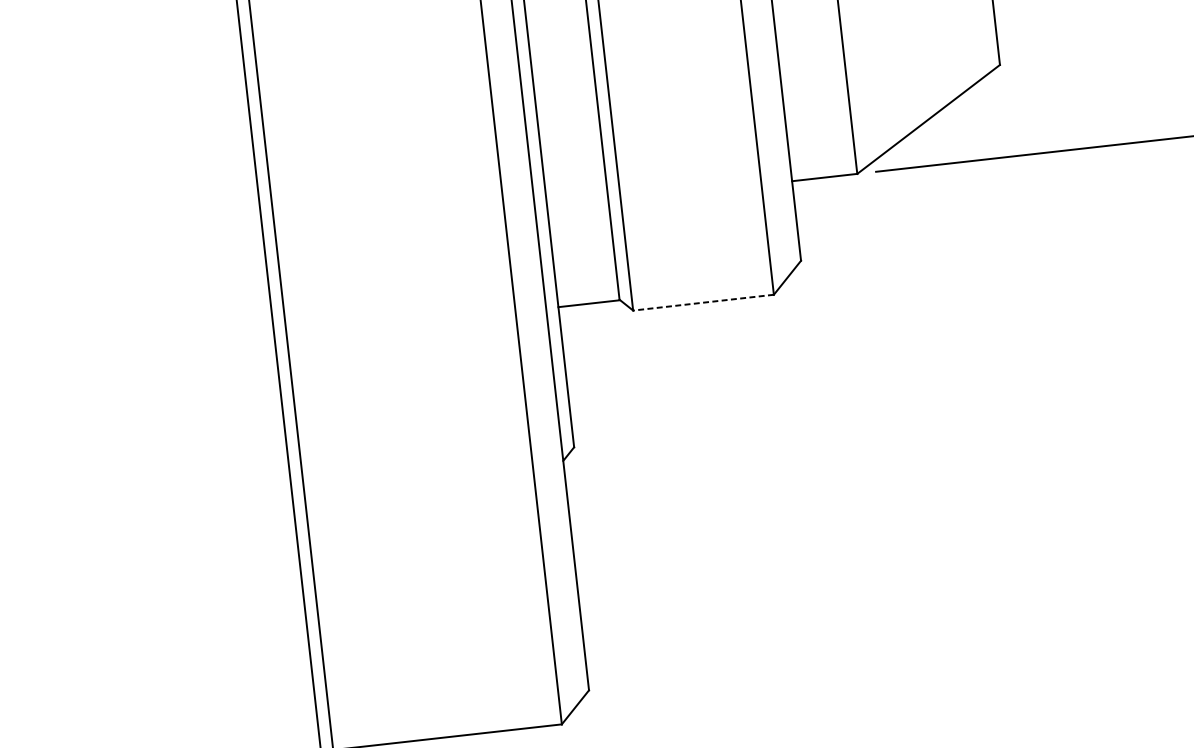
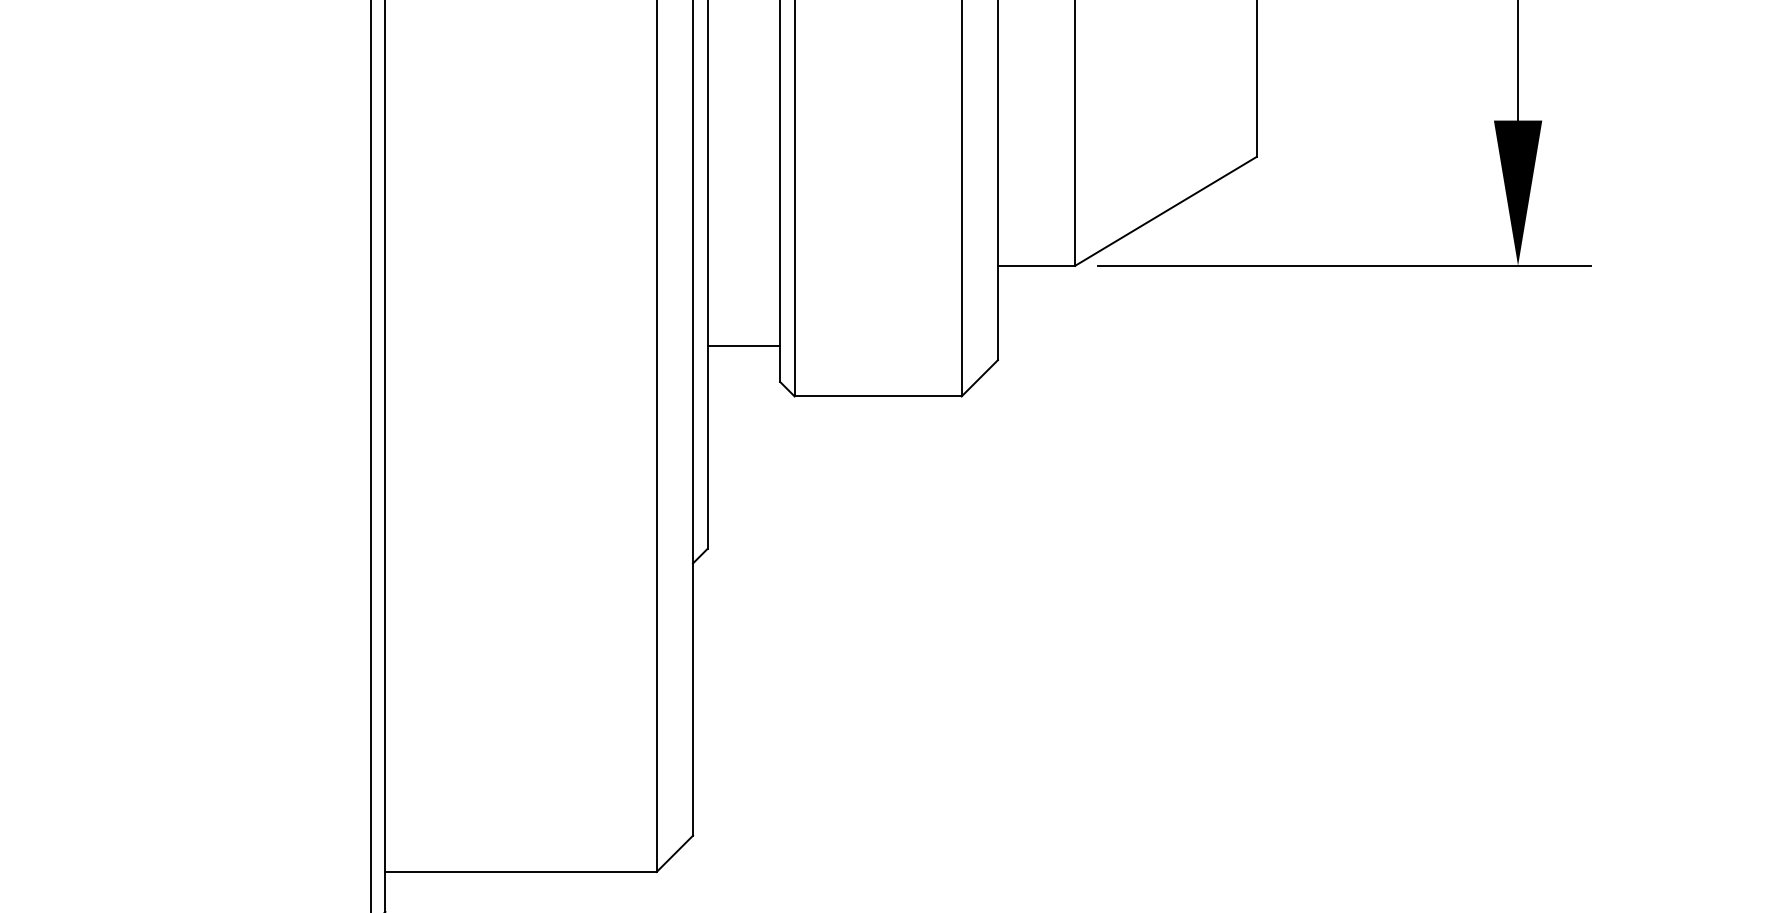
line: (702, 302) -> (877, 396), dashed -> solid
line: (588, 303) -> (743, 345), moved

